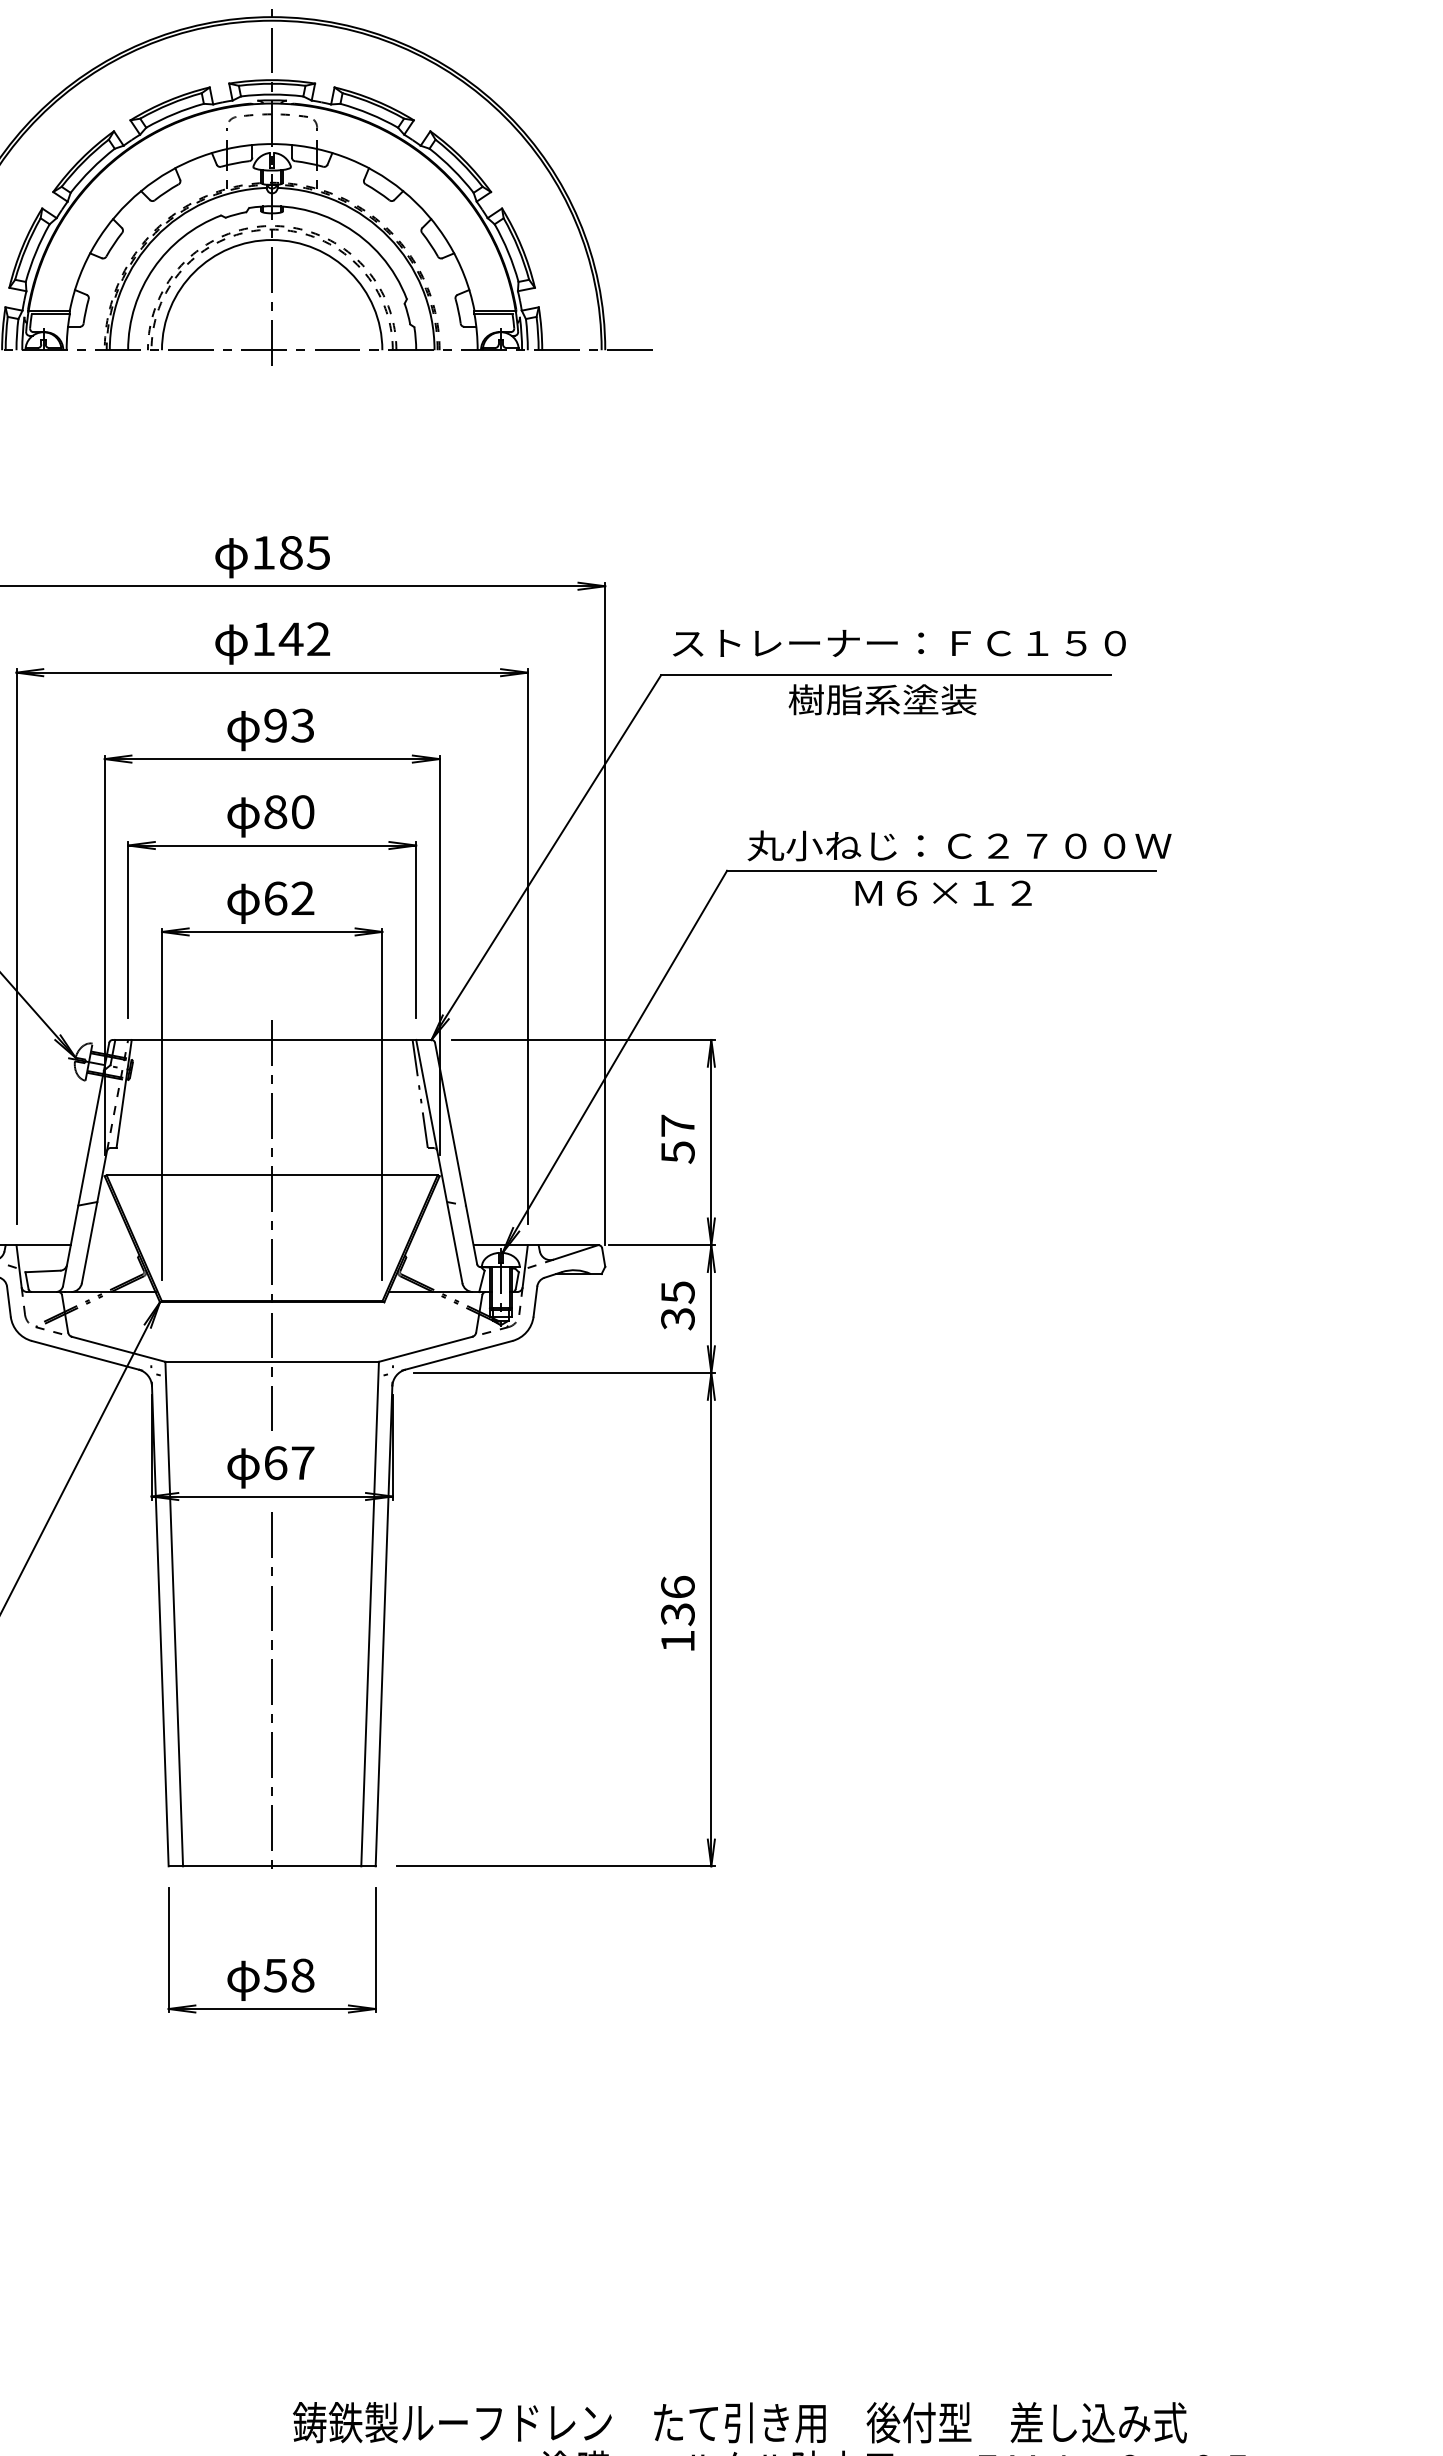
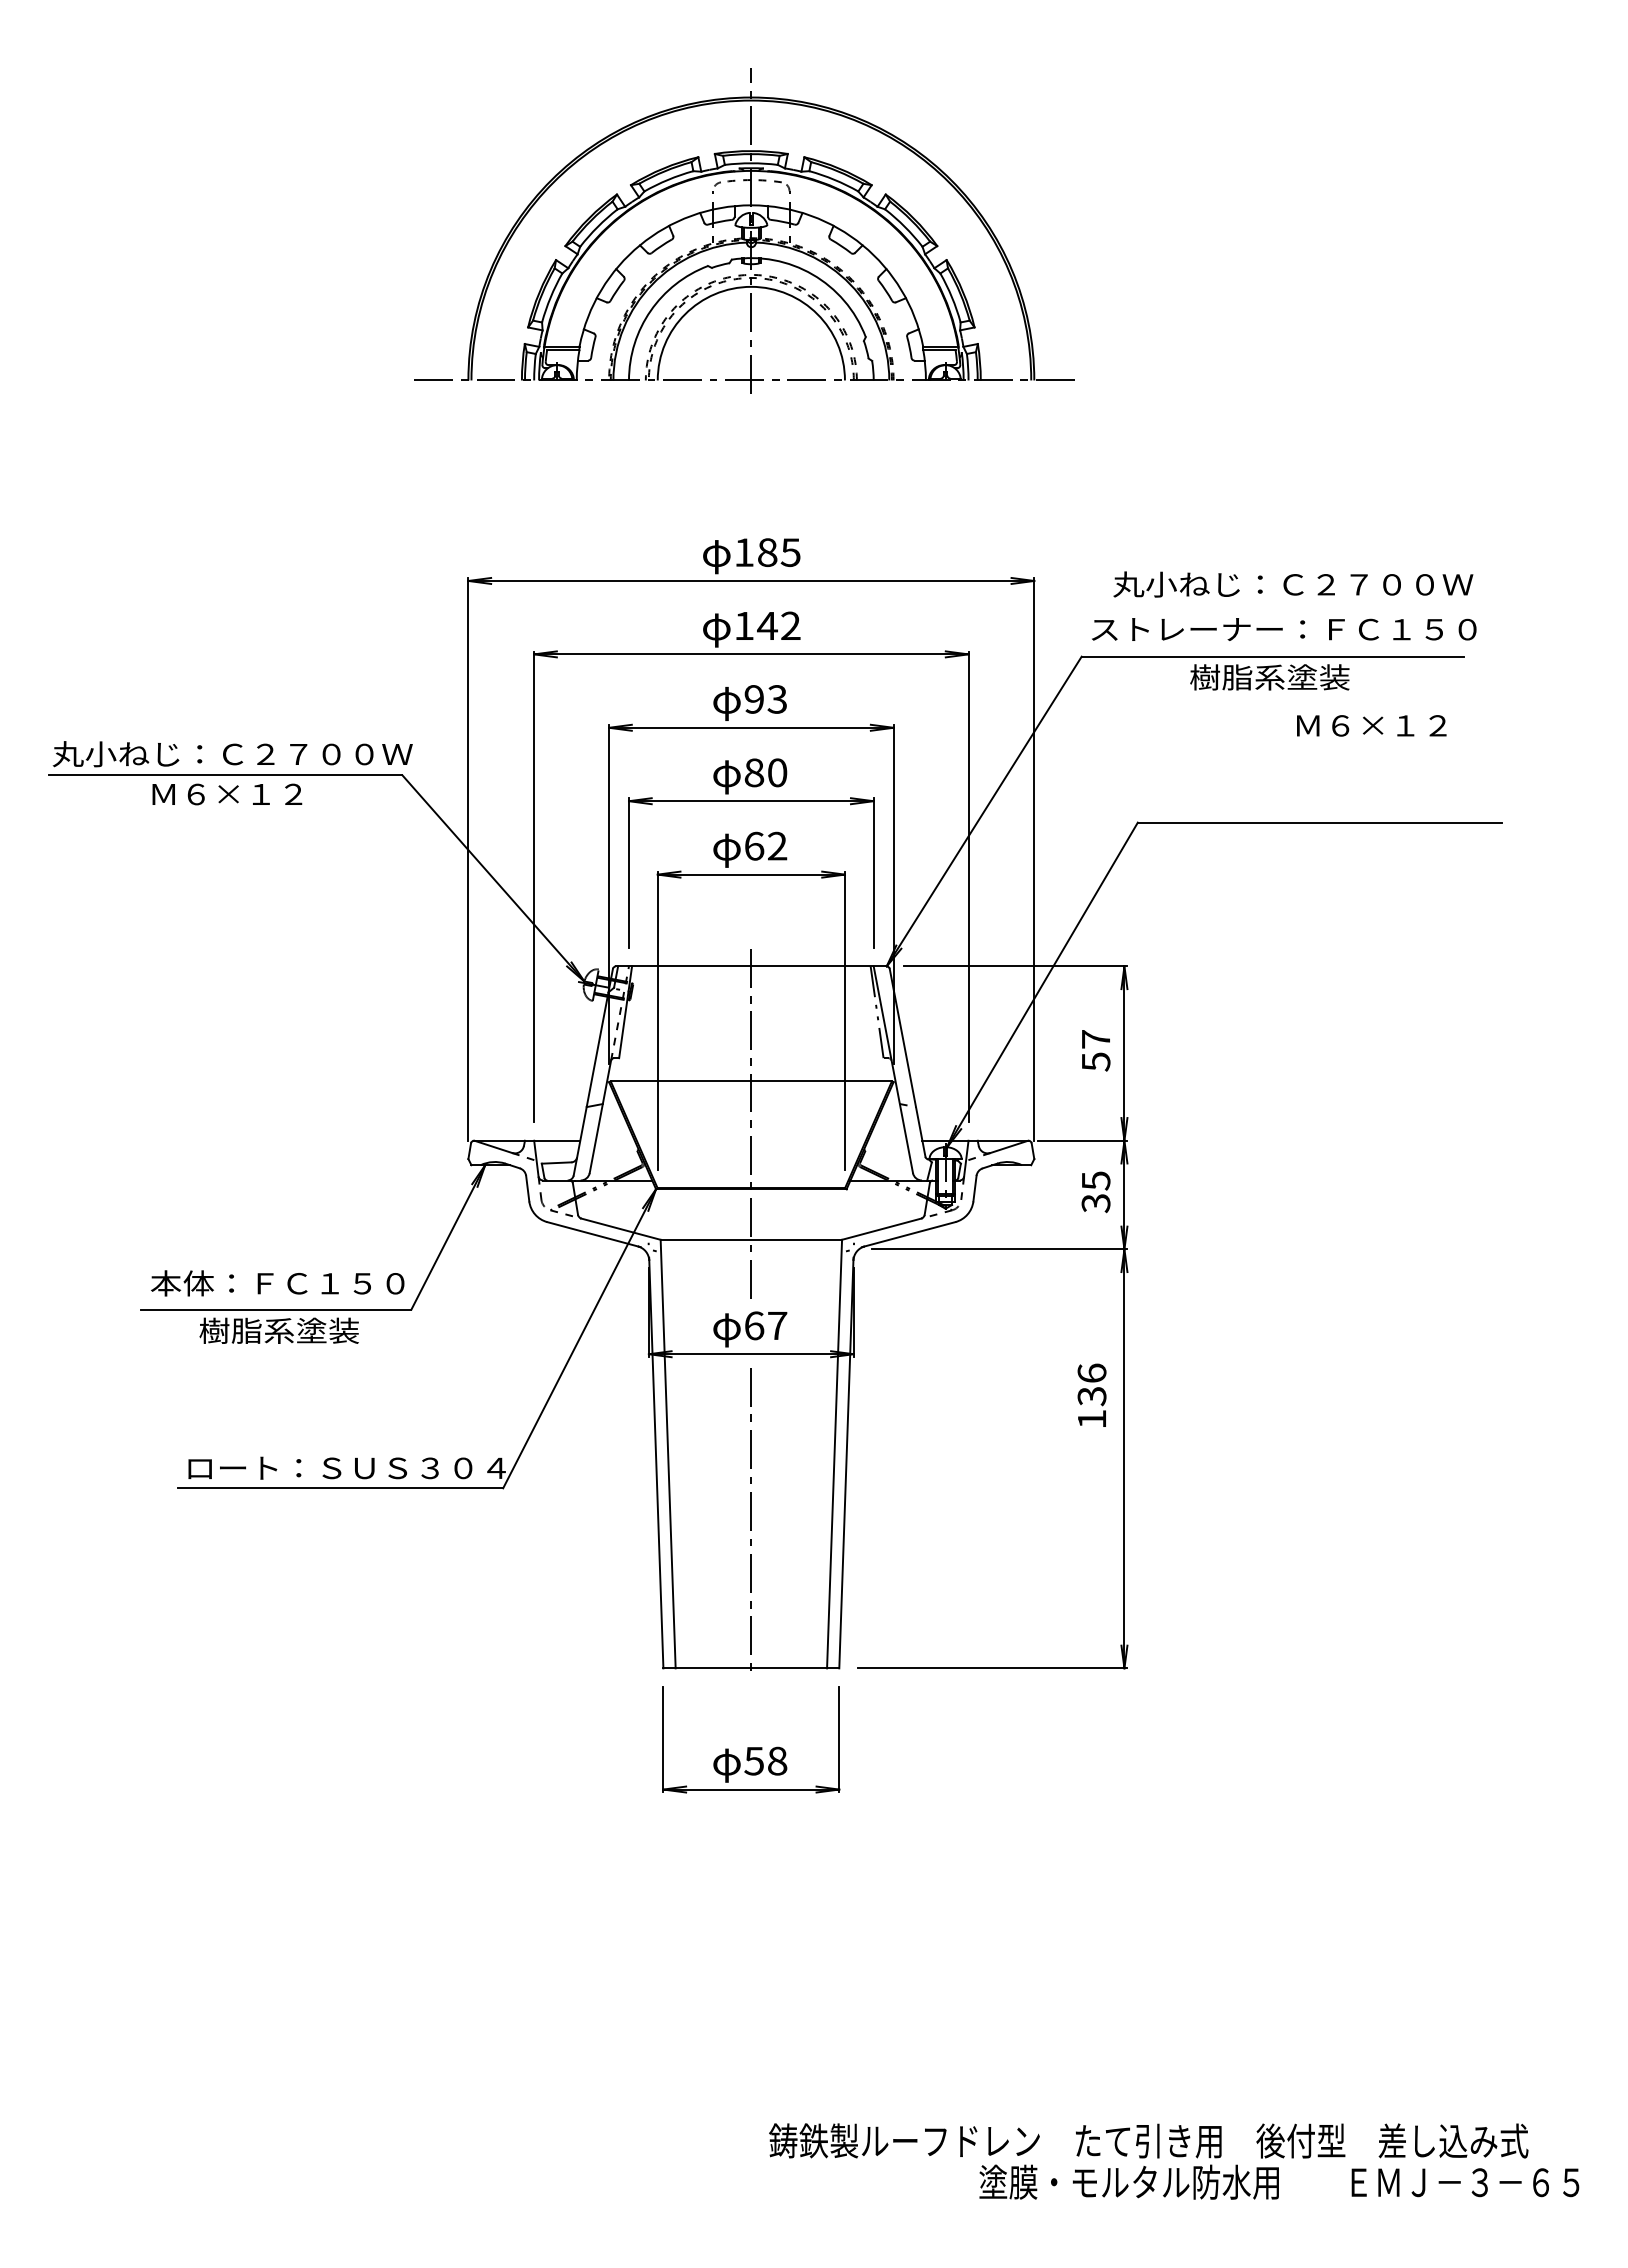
text: (959, 845) -> (1293, 584), moved
text: (943, 892) -> (1371, 725), moved
text: (677, 1612) -> (1091, 1394), moved

